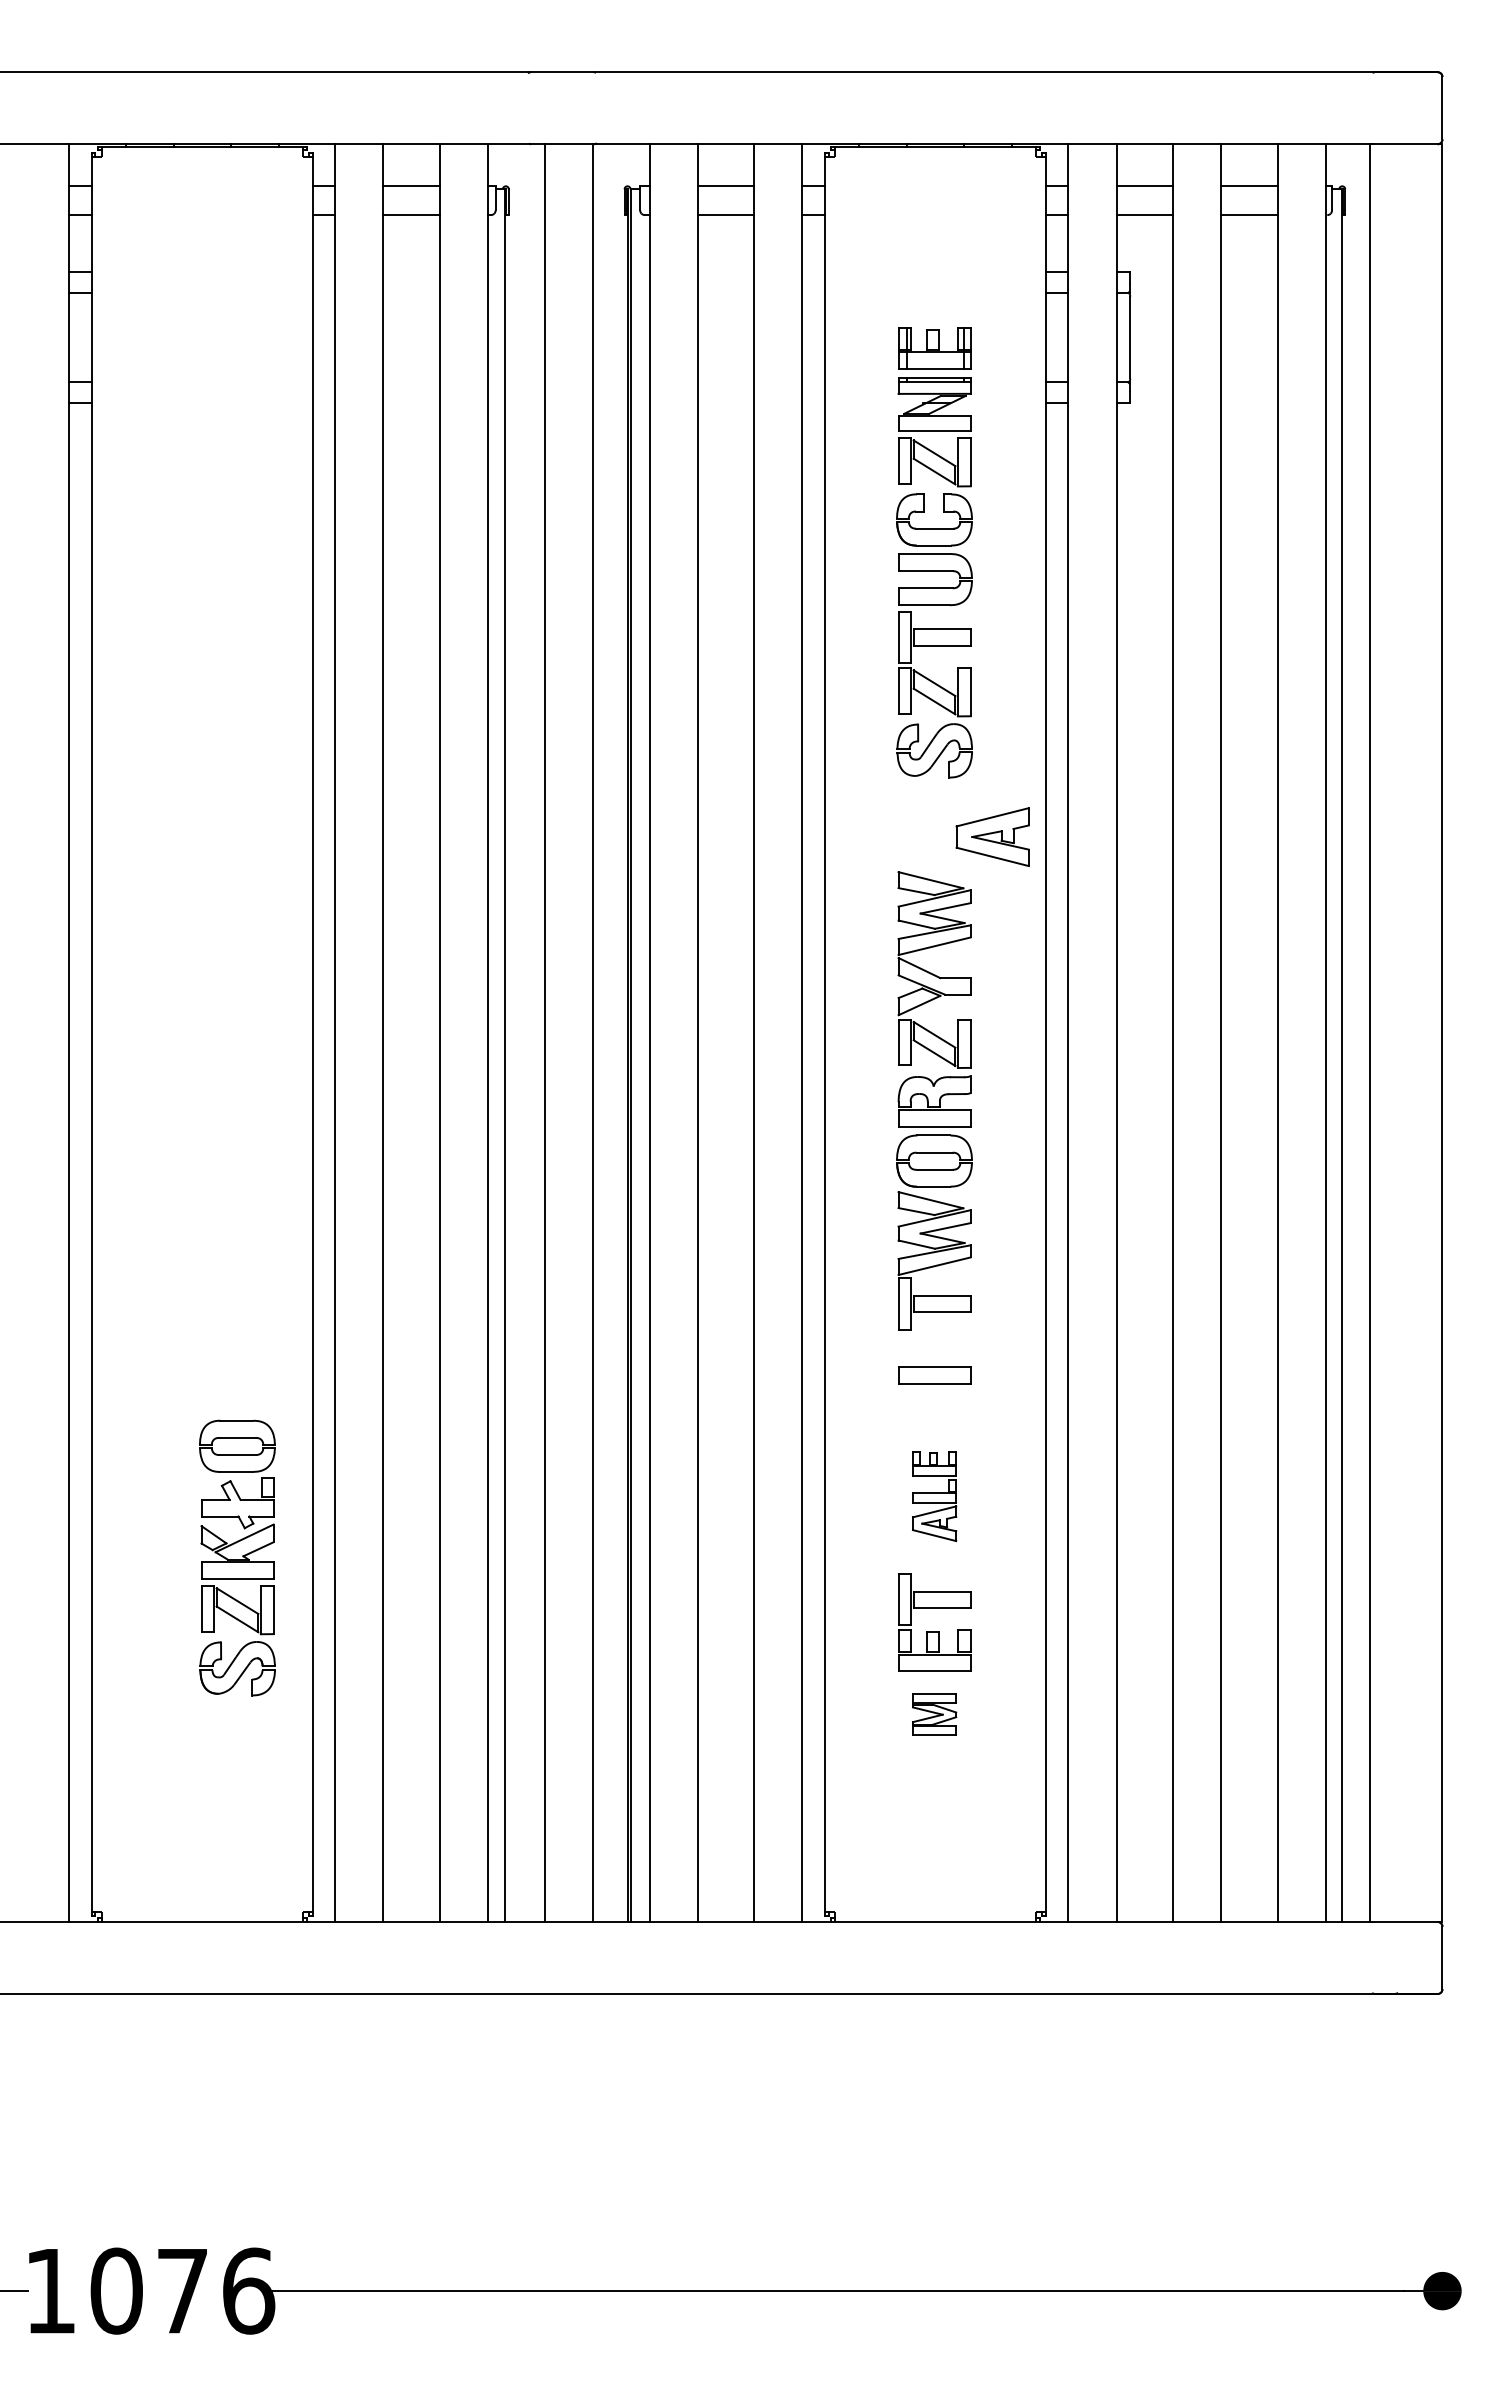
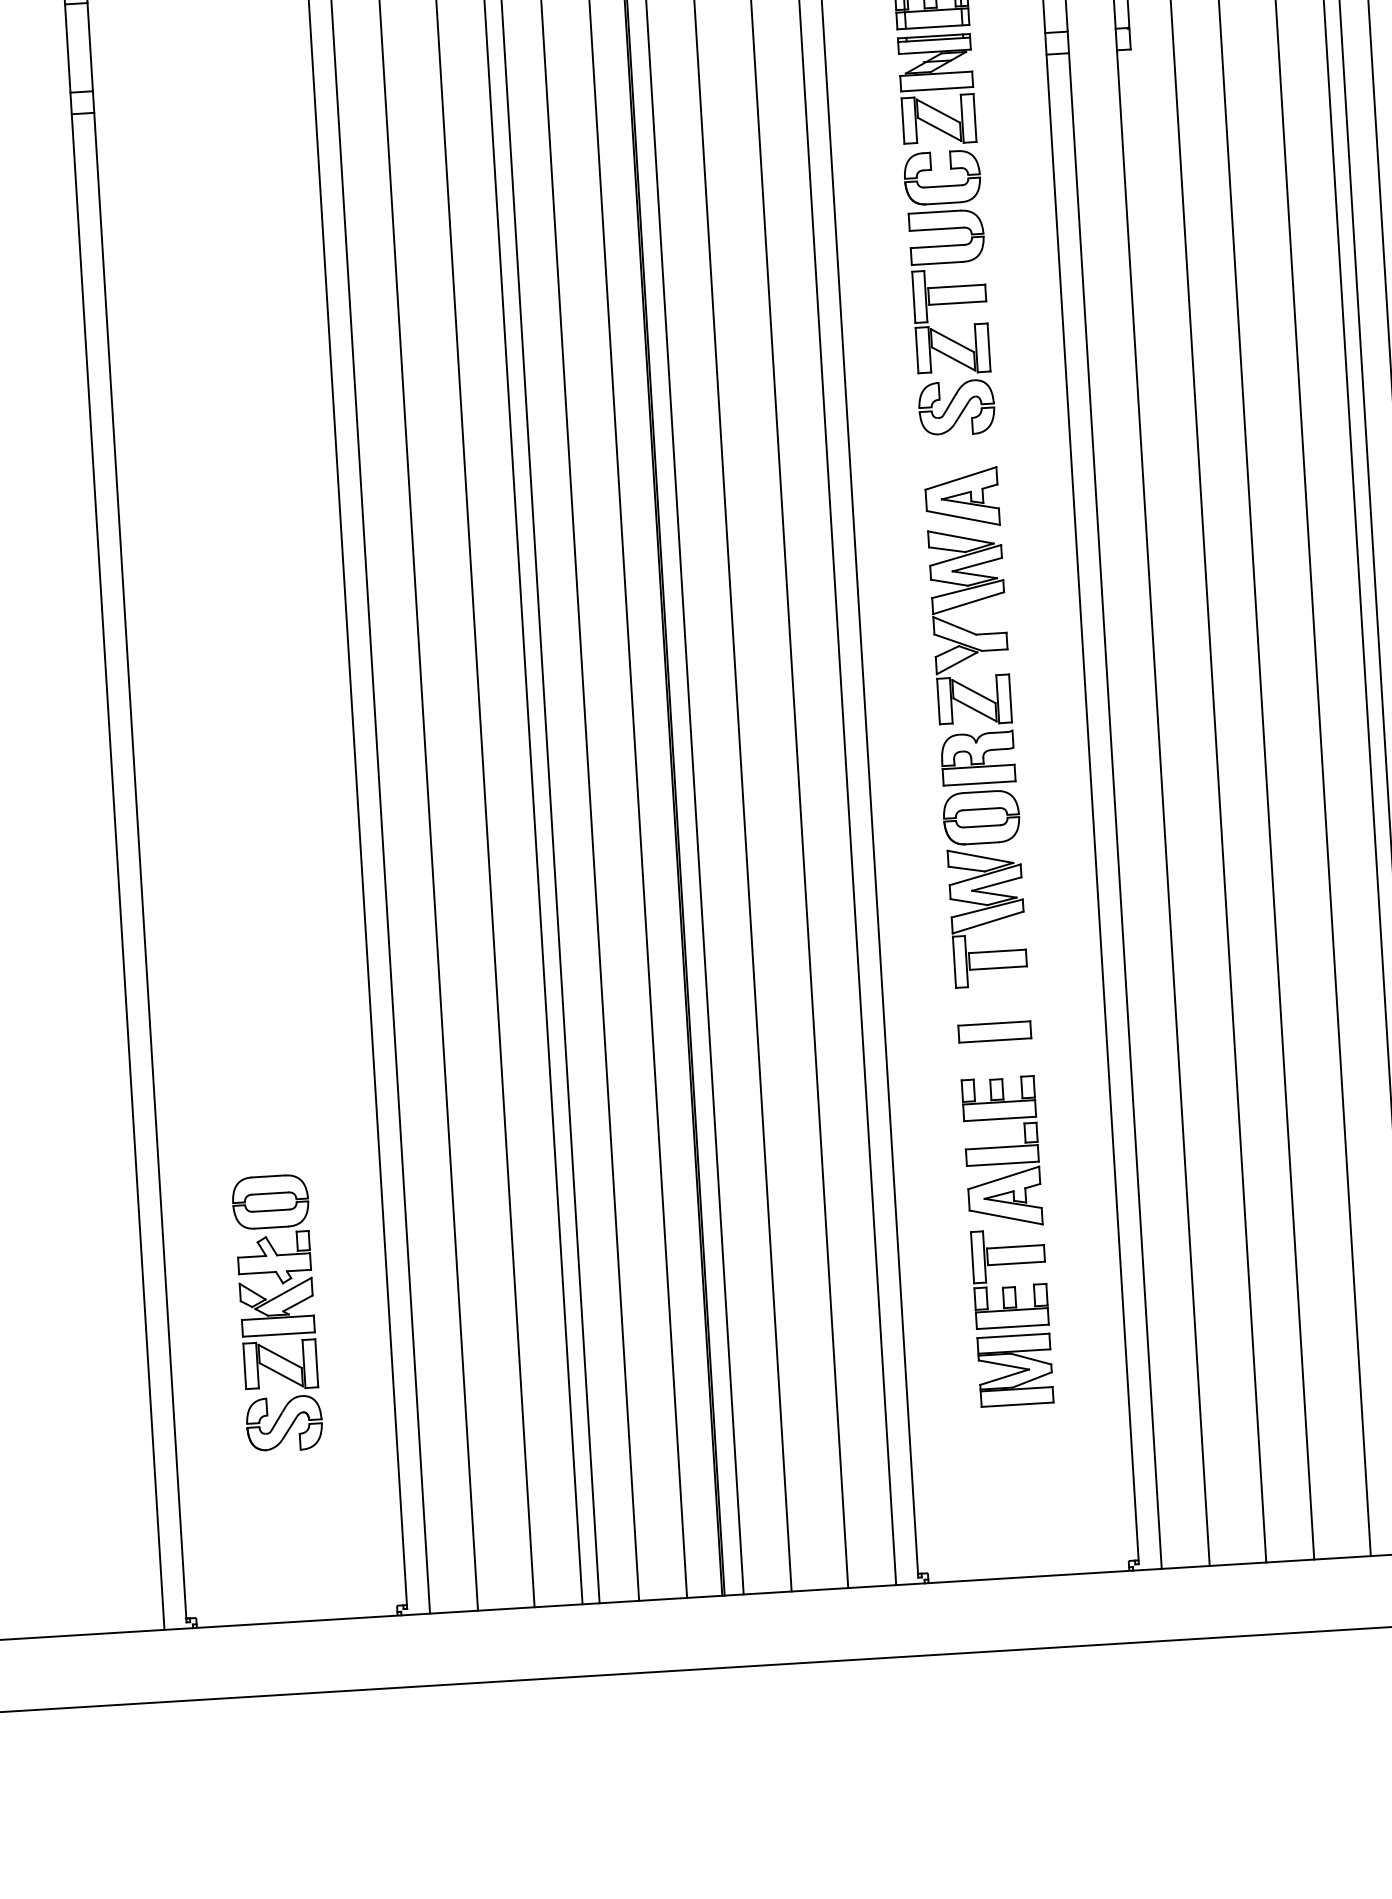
part: (992, 836) -> (962, 497), moved
part: (934, 1496) -> (1002, 1152), size x1.67
part: (237, 1557) -> (277, 1312), moved
part: (934, 1714) -> (1015, 1370), size x1.67

